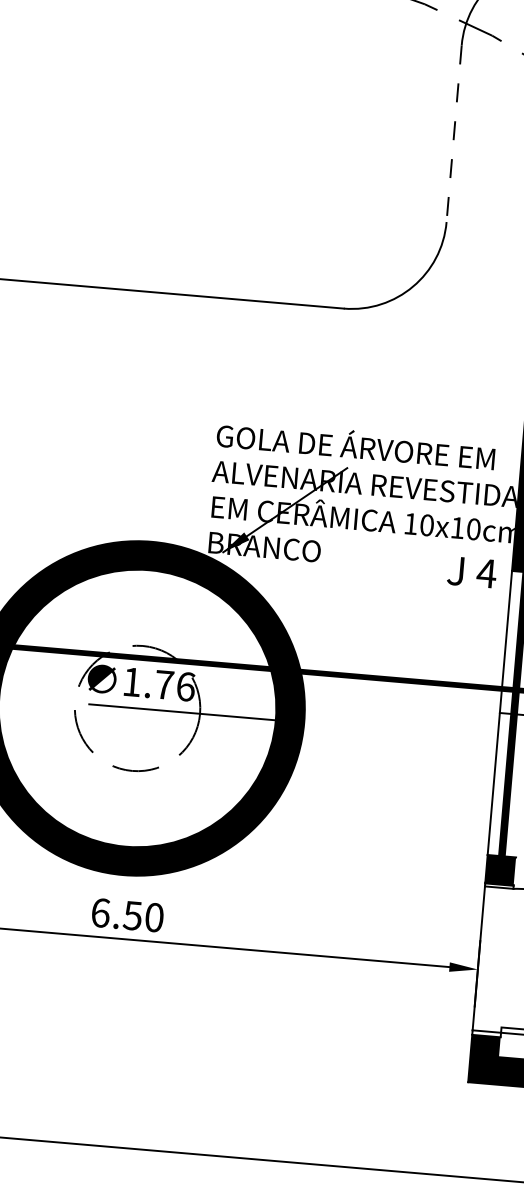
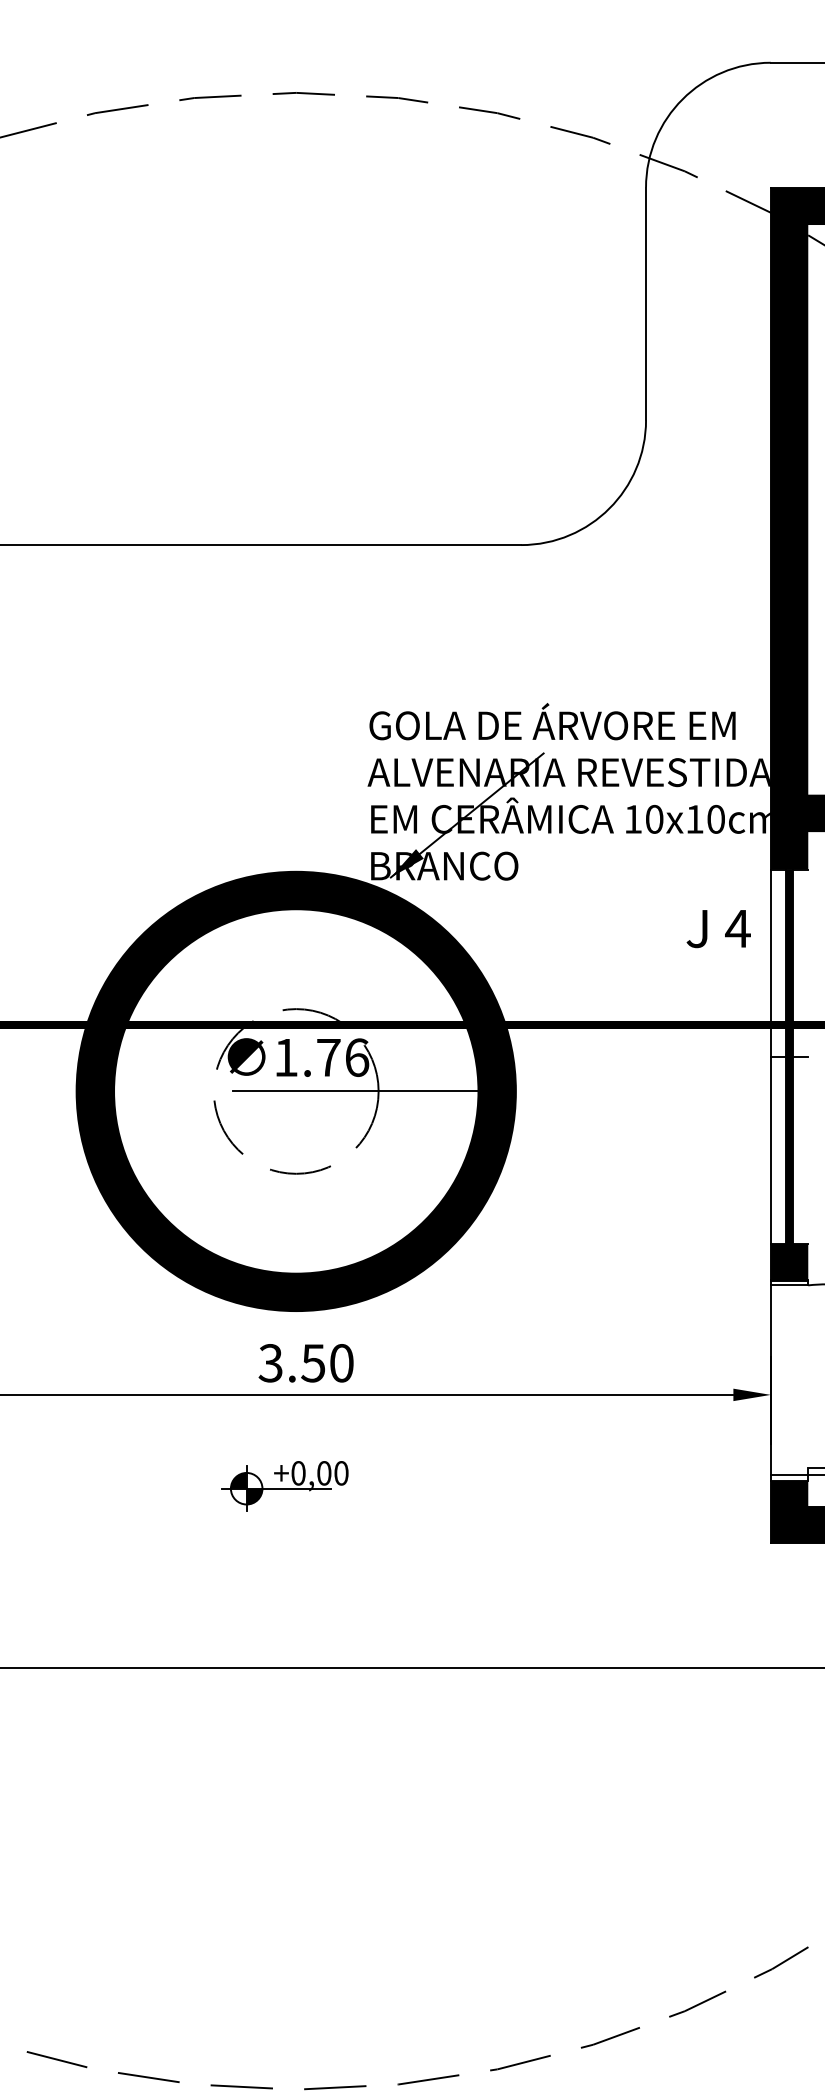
line: (454, 134) -> (646, 304), dashed -> solid
text: (471, 572) -> (718, 929), moved
text: (100, 913) -> (270, 1363), 6.50 -> 3.50
part: (102, 1007) -> (284, 1486), added

